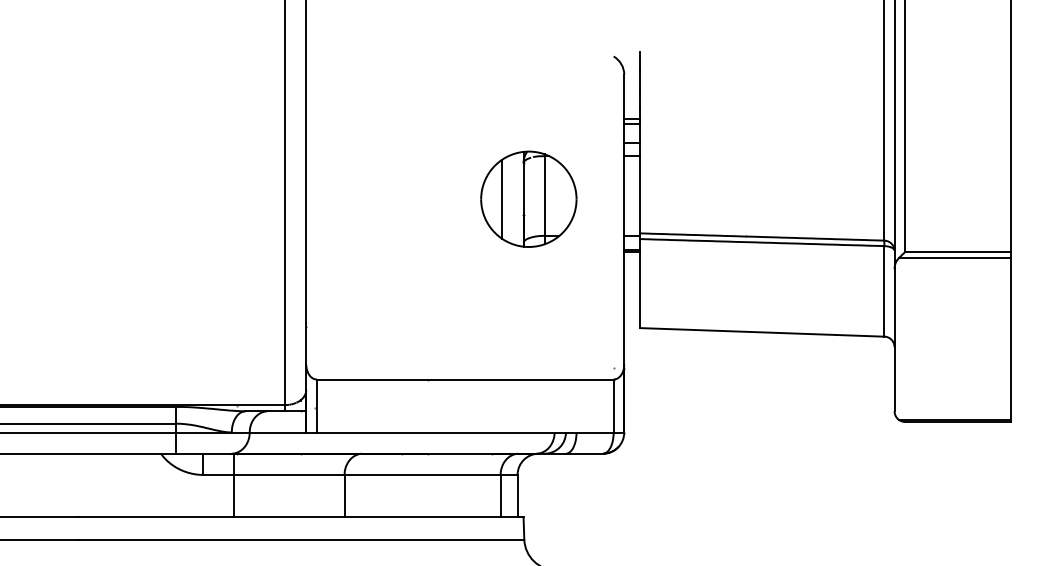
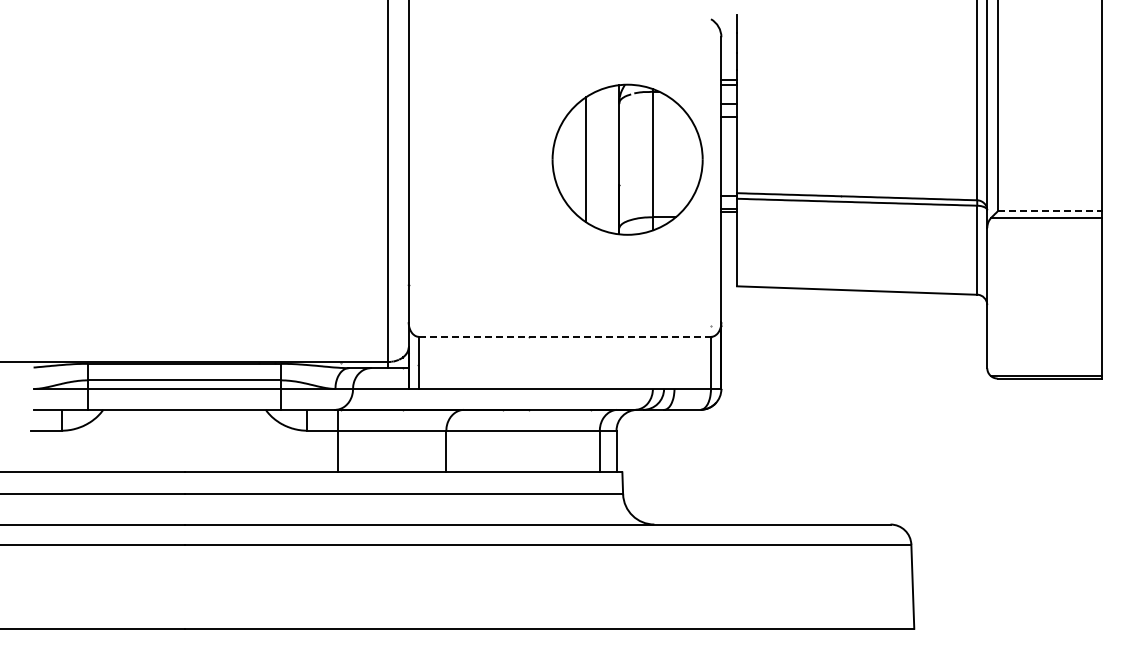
part: (528, 199) -> (627, 159), size x1.6
line: (958, 252) -> (1050, 211), solid -> dashed
line: (465, 379) -> (565, 336), solid -> dashed

